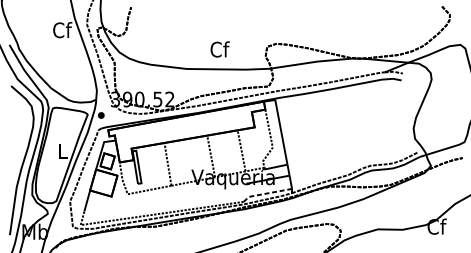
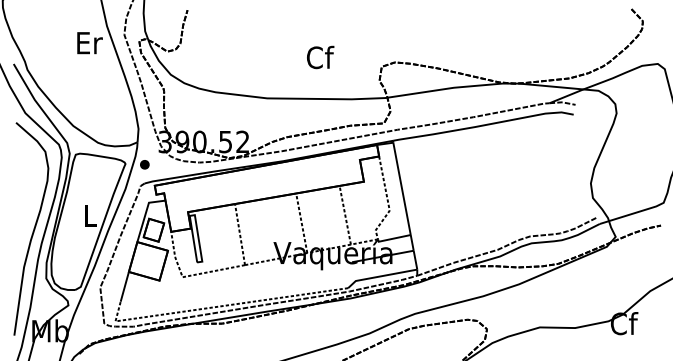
text: (62, 29) -> (89, 42), Cf -> Er
text: (220, 49) -> (320, 57), moved
line: (266, 193) -> (380, 276), dashed -> solid

